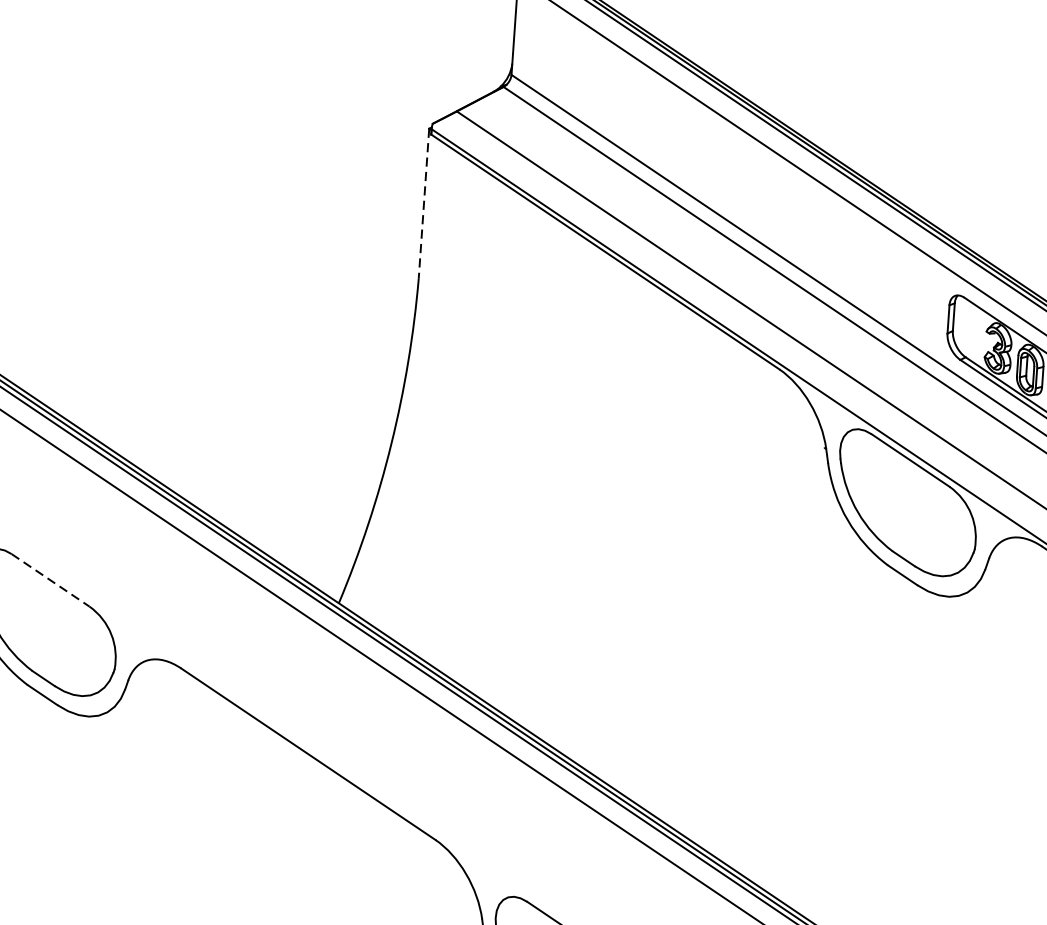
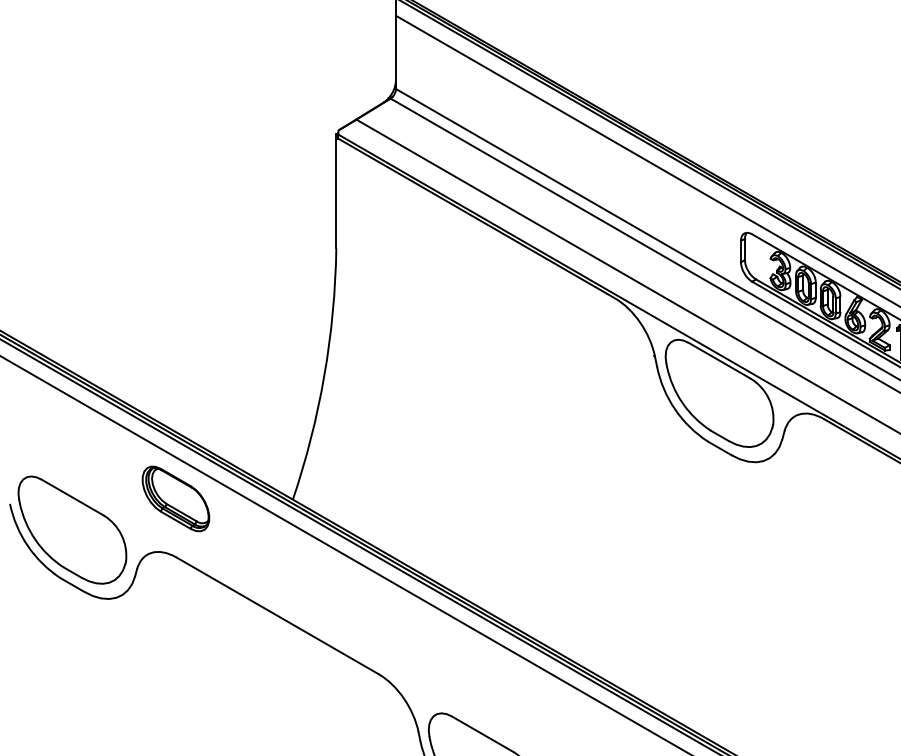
line: (424, 203) -> (336, 191), dashed -> solid
line: (50, 580) -> (72, 497), dashed -> solid
part: (185, 591) -> (175, 498), added

